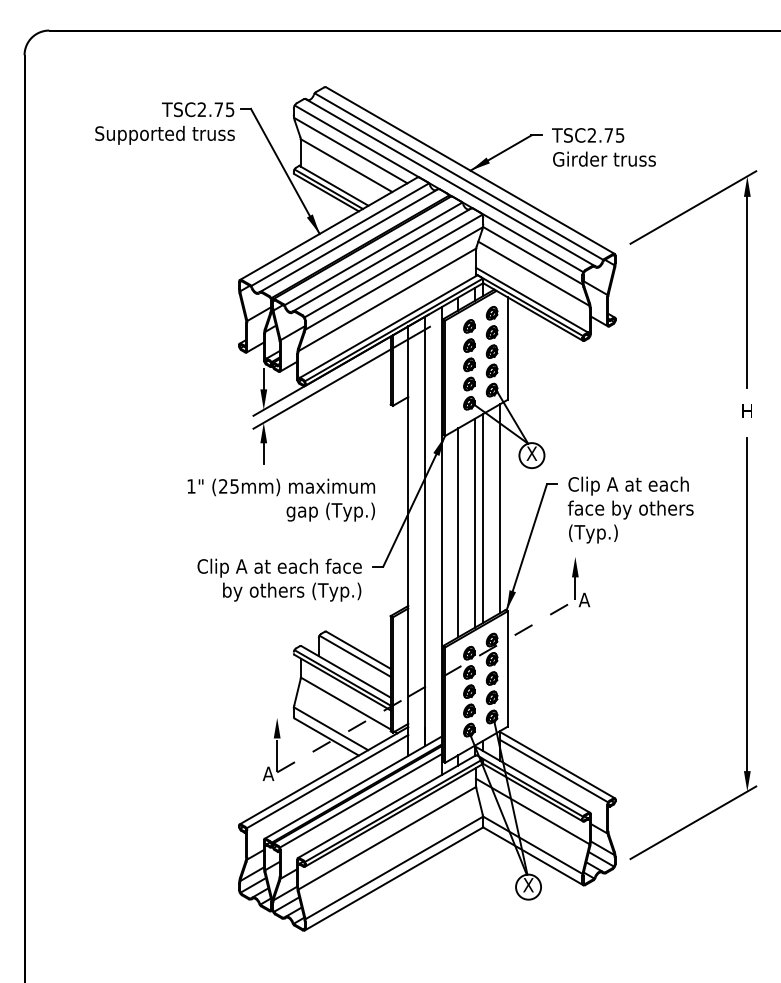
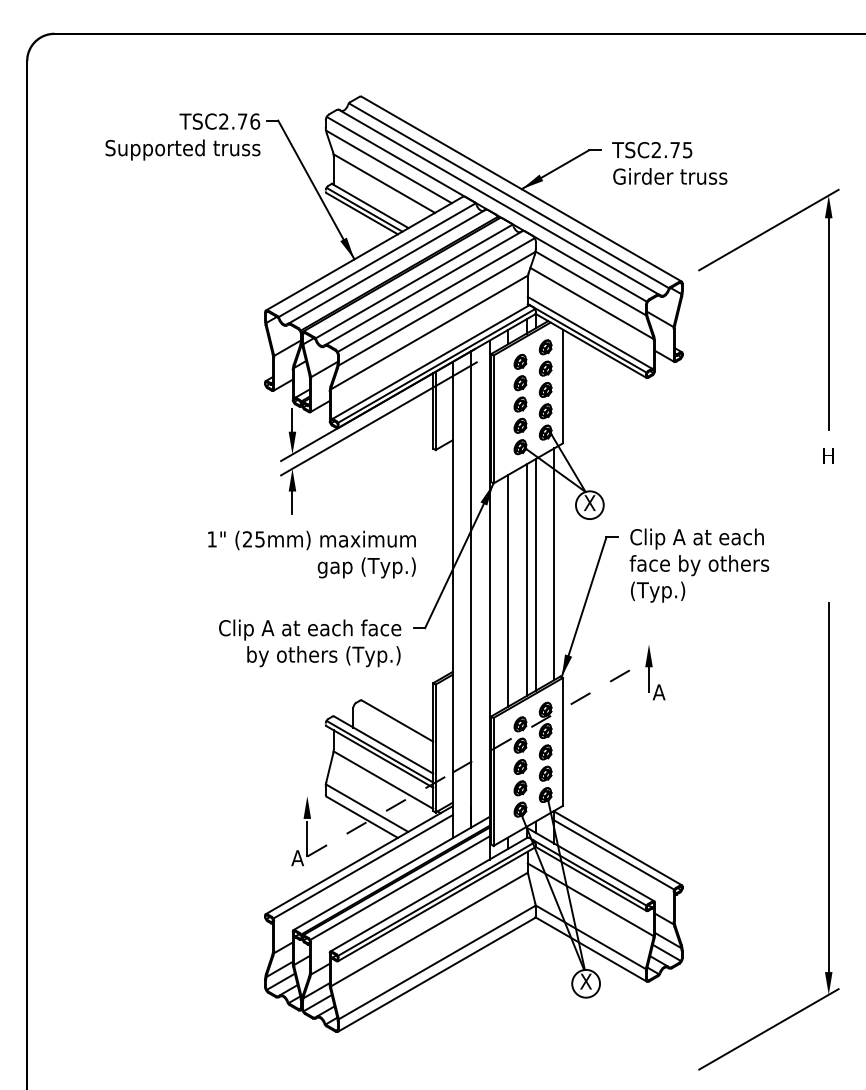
text: (230, 109) -> (255, 121), TSC2.75 -> TSC2.76
part: (581, 582) -> (655, 672), moved
part: (747, 648) -> (828, 836), moved
line: (354, 656) -> (393, 727), removed

